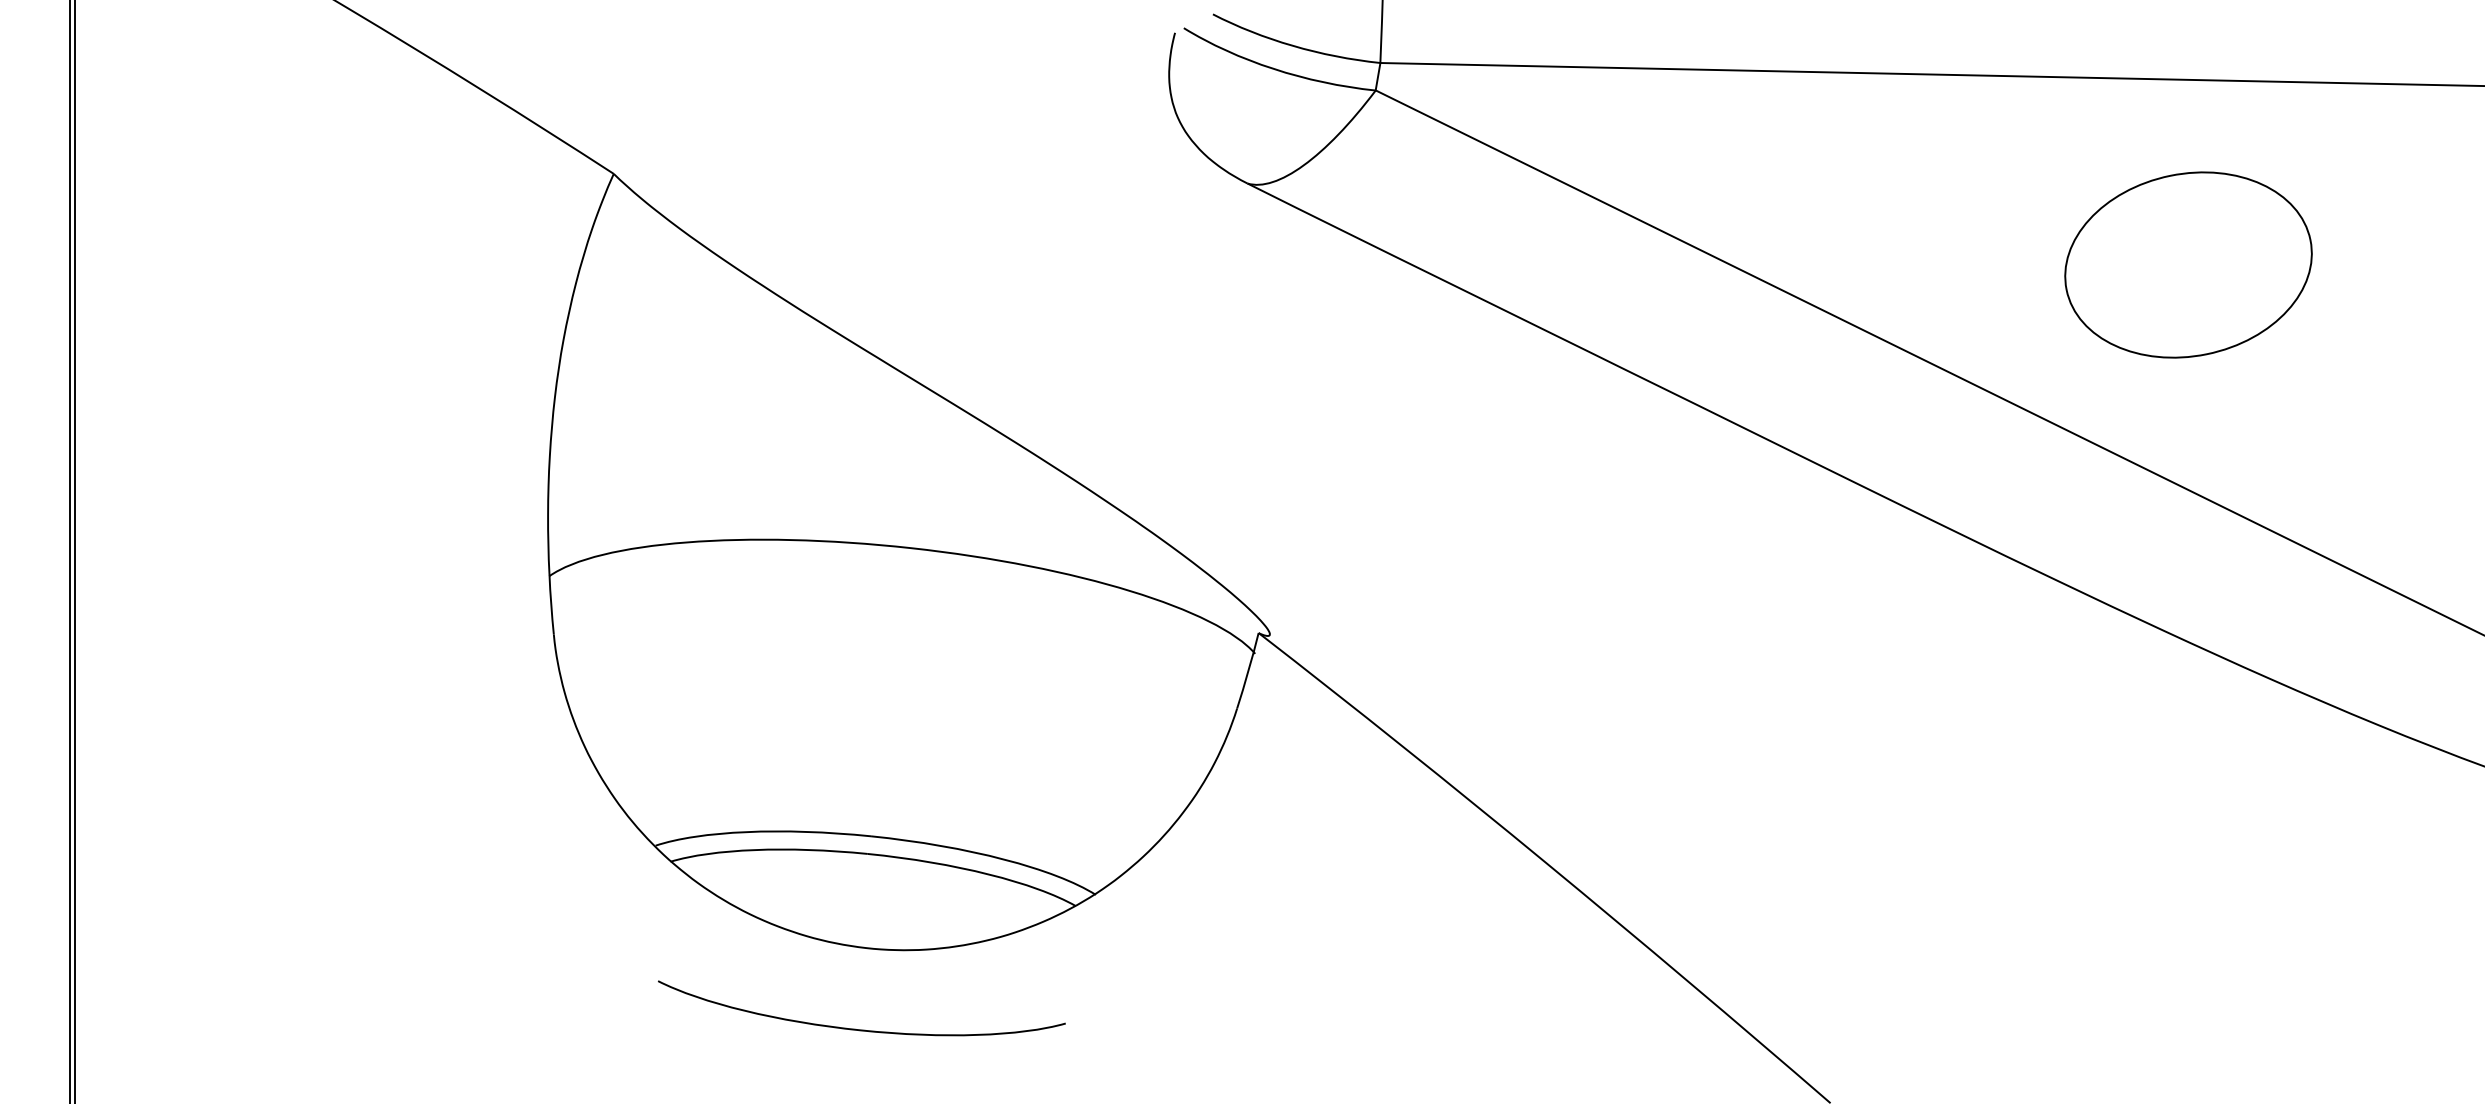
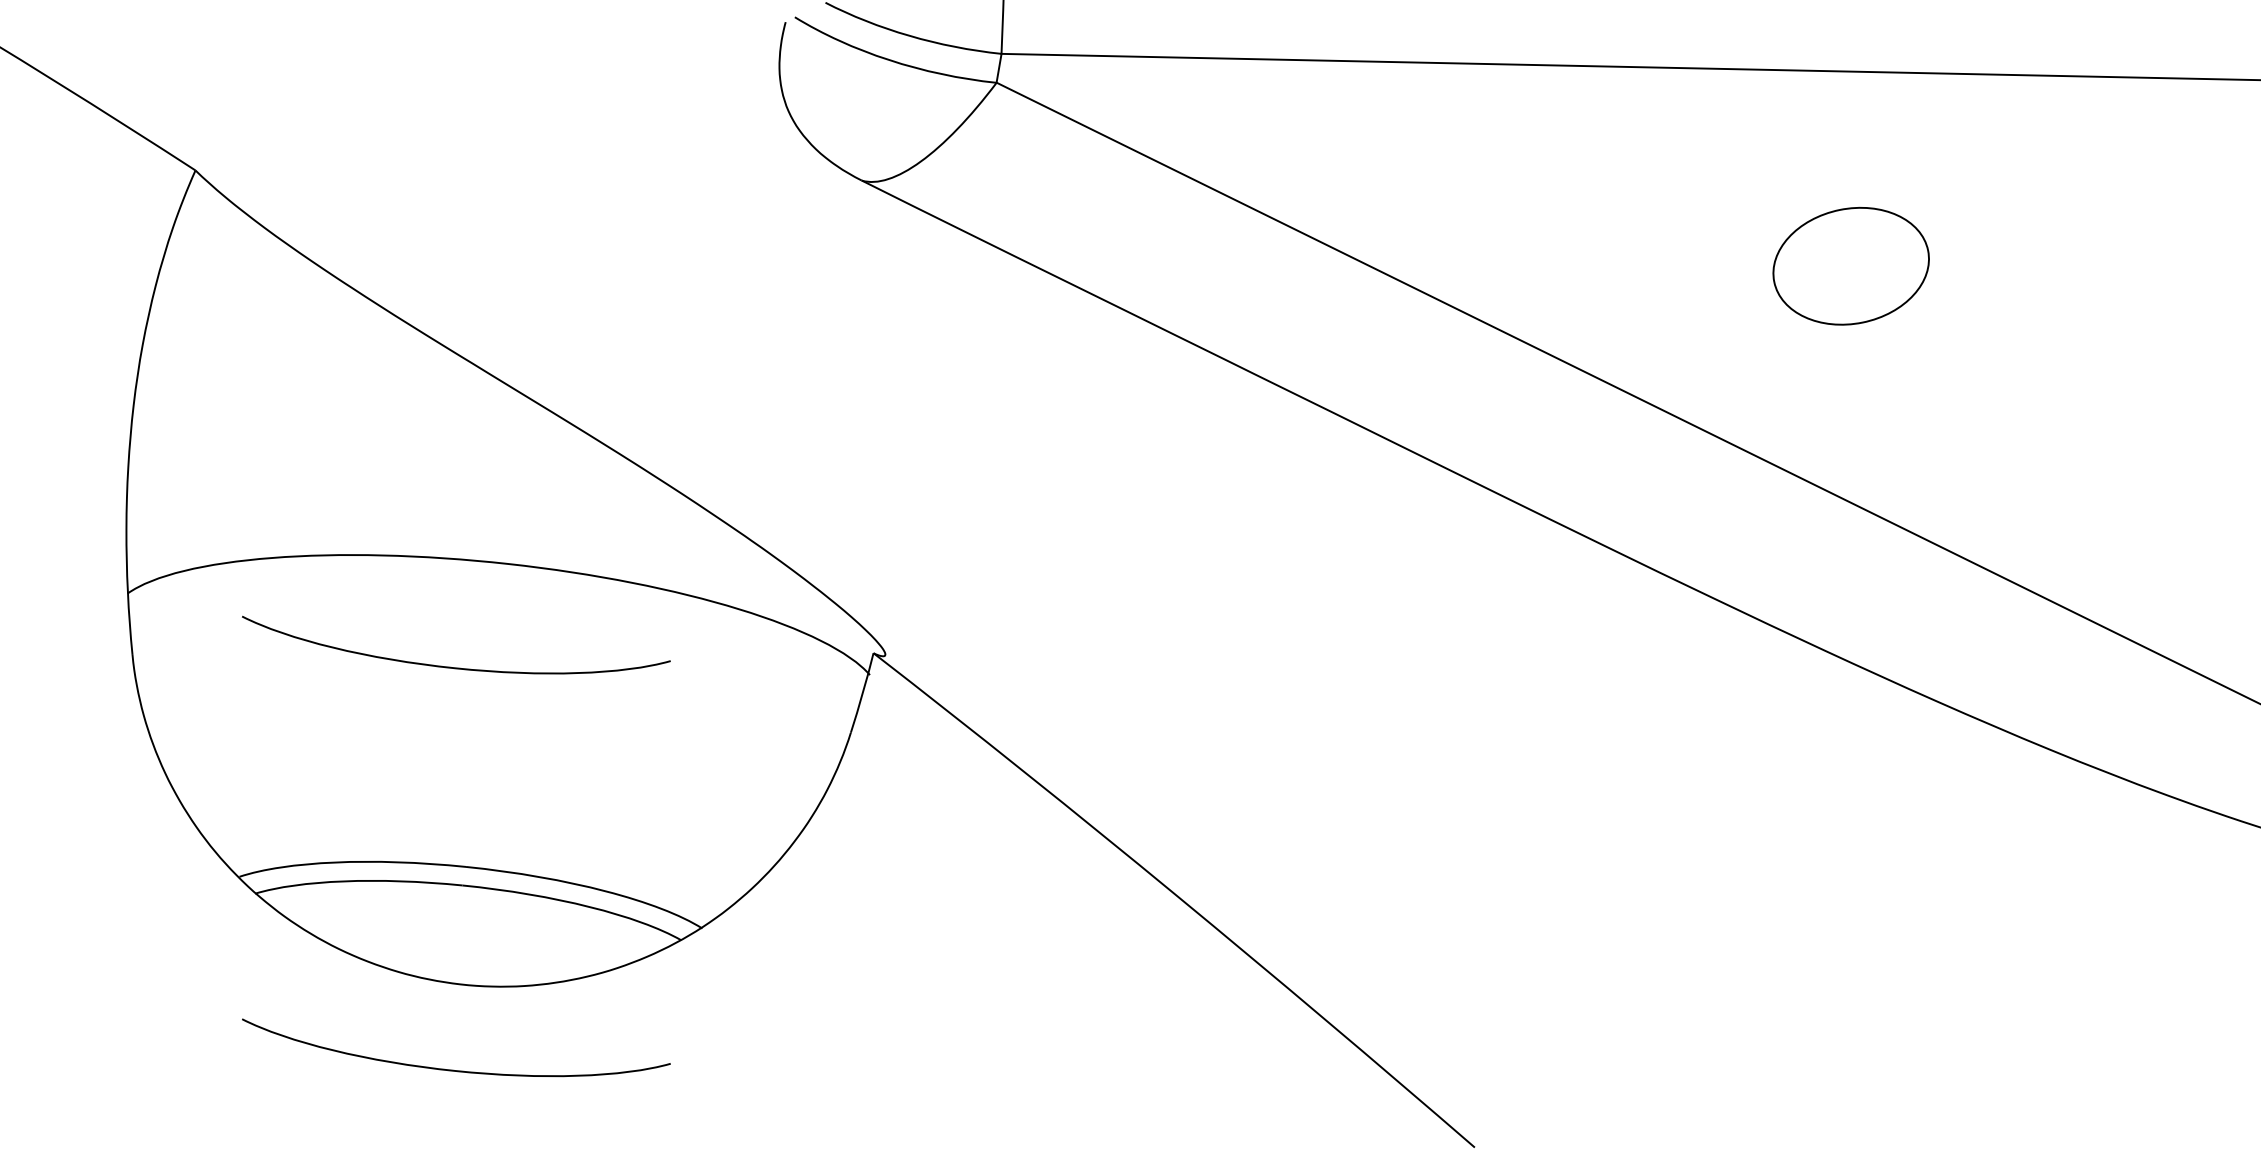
part: (2188, 264) -> (1851, 265), size x0.6
curve: (855, 645) -> (449, 666), added

